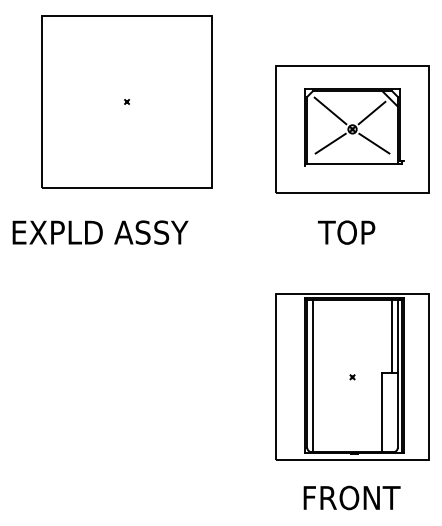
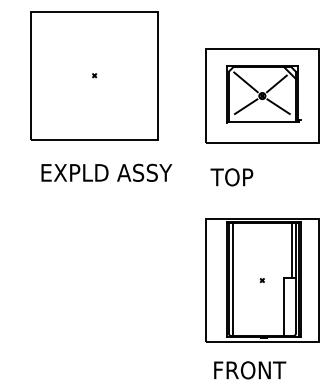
text: (100, 232) -> (106, 172), moved
text: (346, 232) -> (231, 177), moved
text: (351, 497) -> (249, 369), moved

